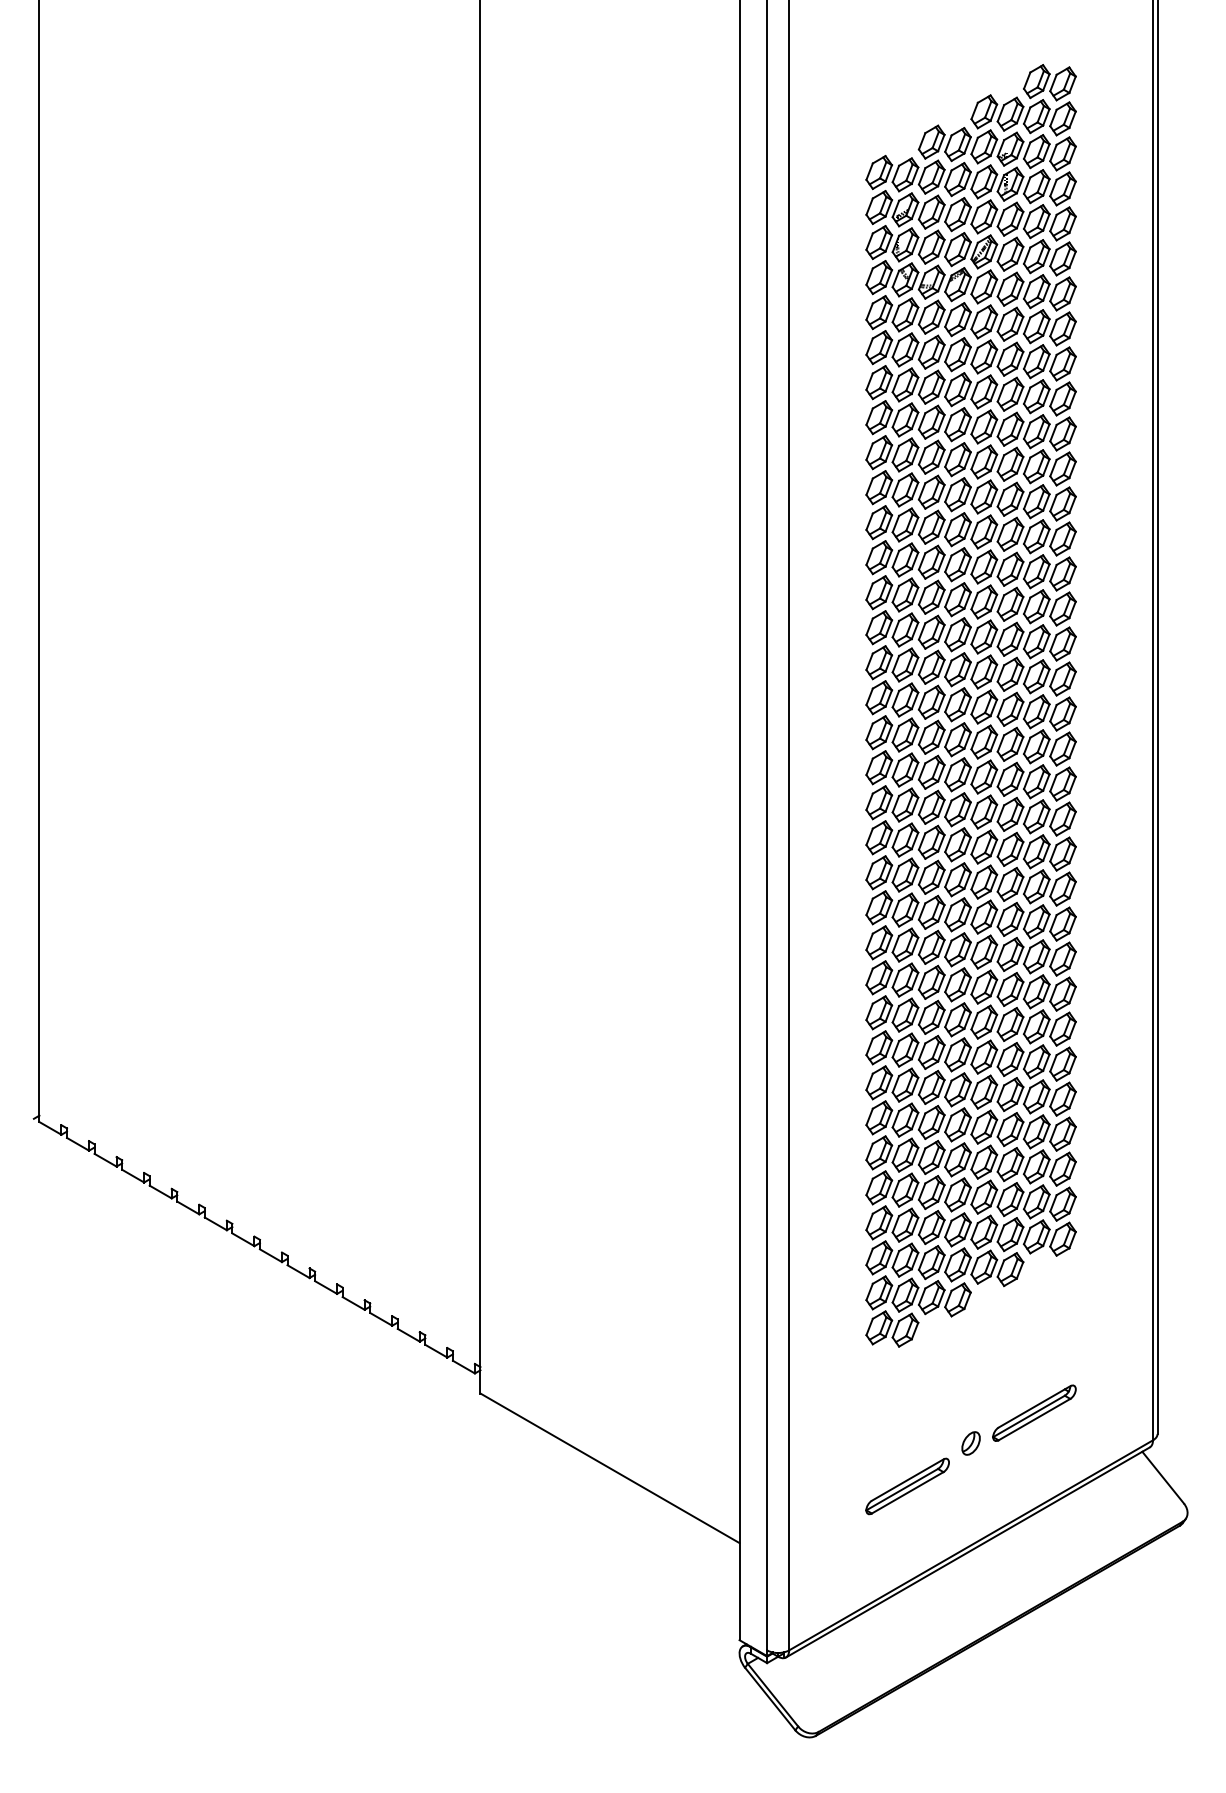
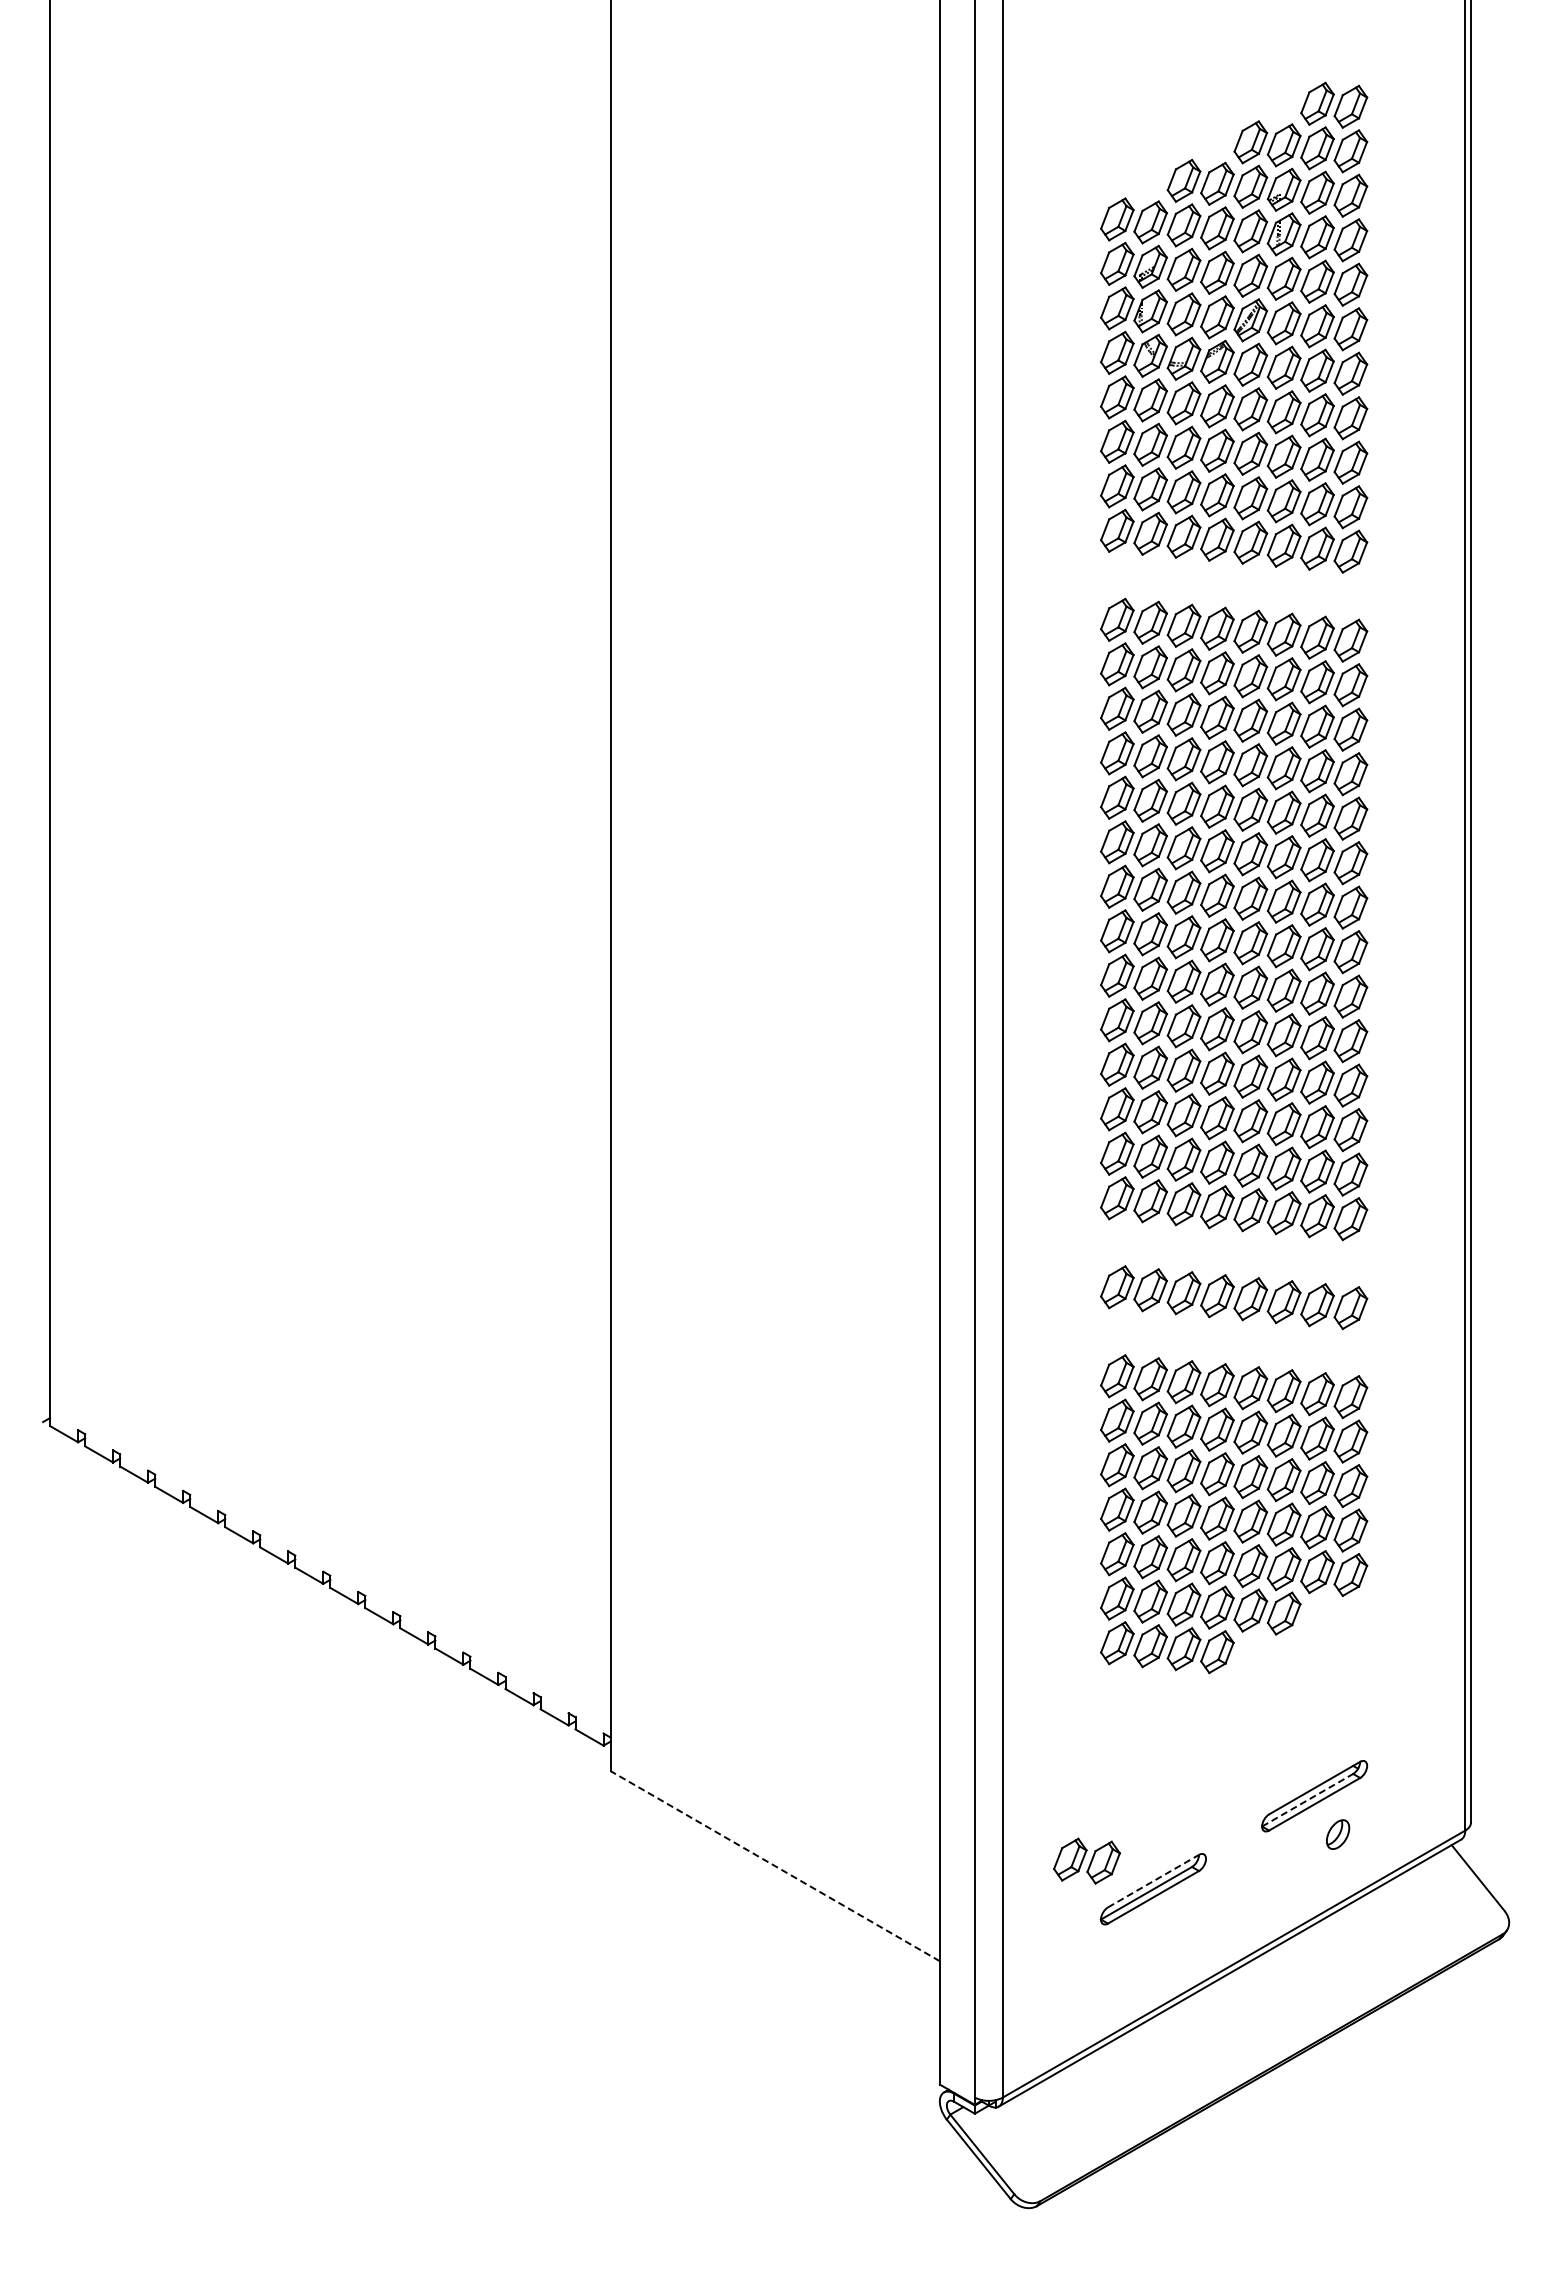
part: (971, 460) -> (1234, 585), removed
part: (971, 985) -> (1234, 1252), removed
part: (971, 1055) -> (1234, 1341), removed
part: (891, 1328) -> (1086, 1860), moved
line: (1028, 1416) -> (1307, 1800), solid -> dashed
part: (971, 1443) -> (1338, 1834), moved
line: (609, 1467) -> (774, 1865), solid -> dashed
line: (907, 1480) -> (1153, 1881), solid -> dashed

